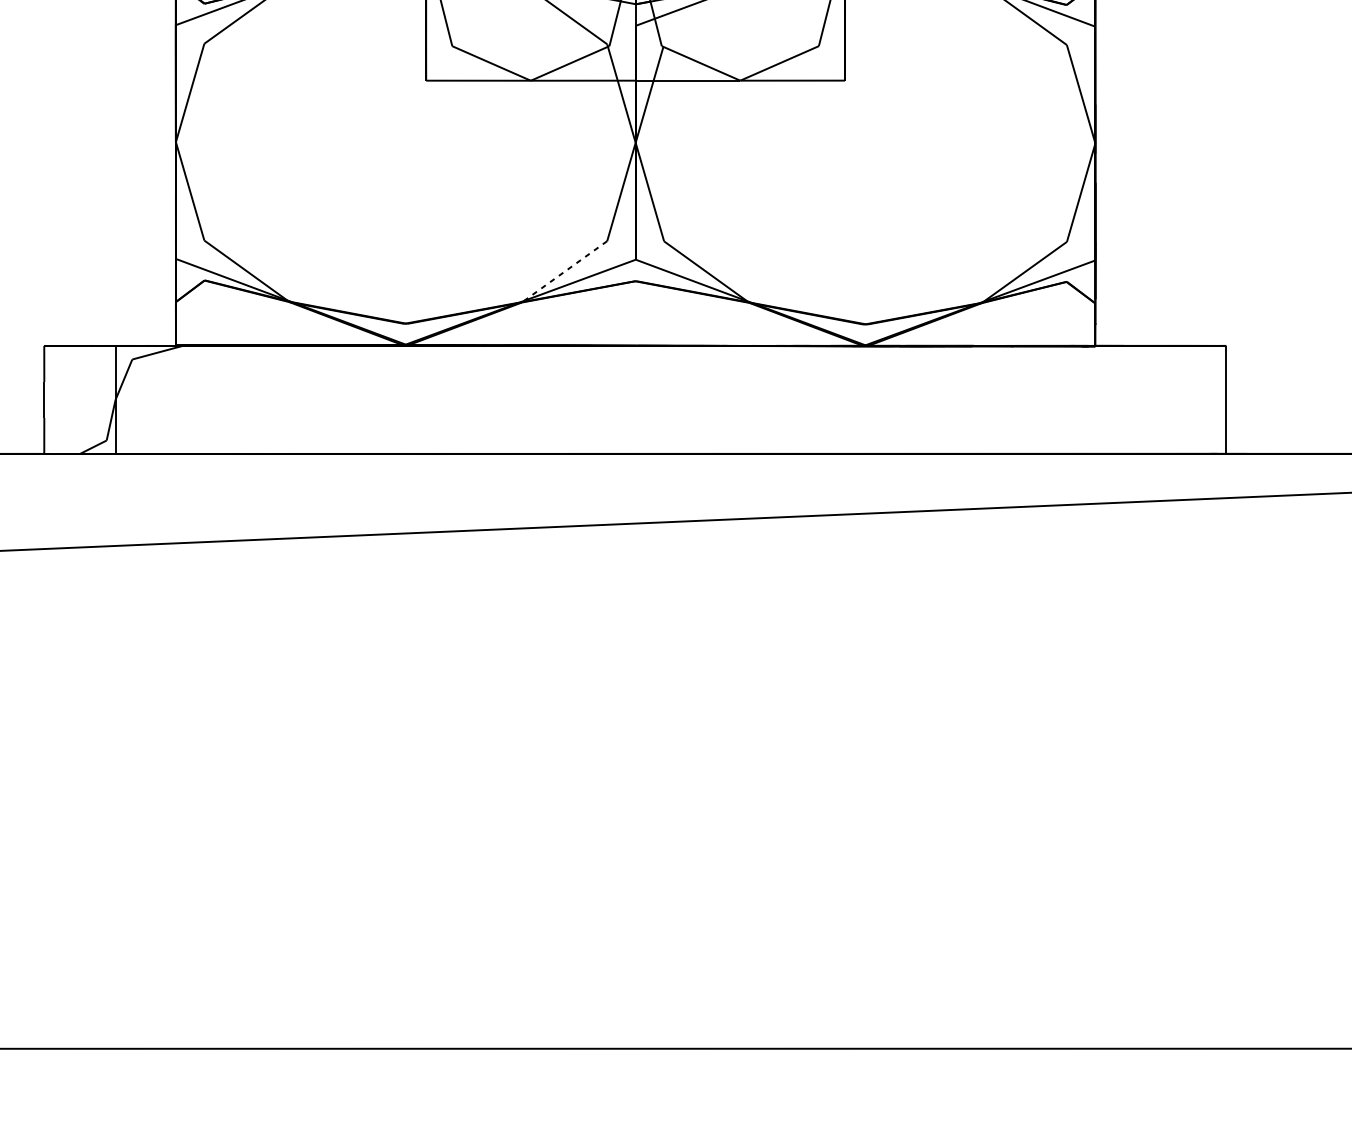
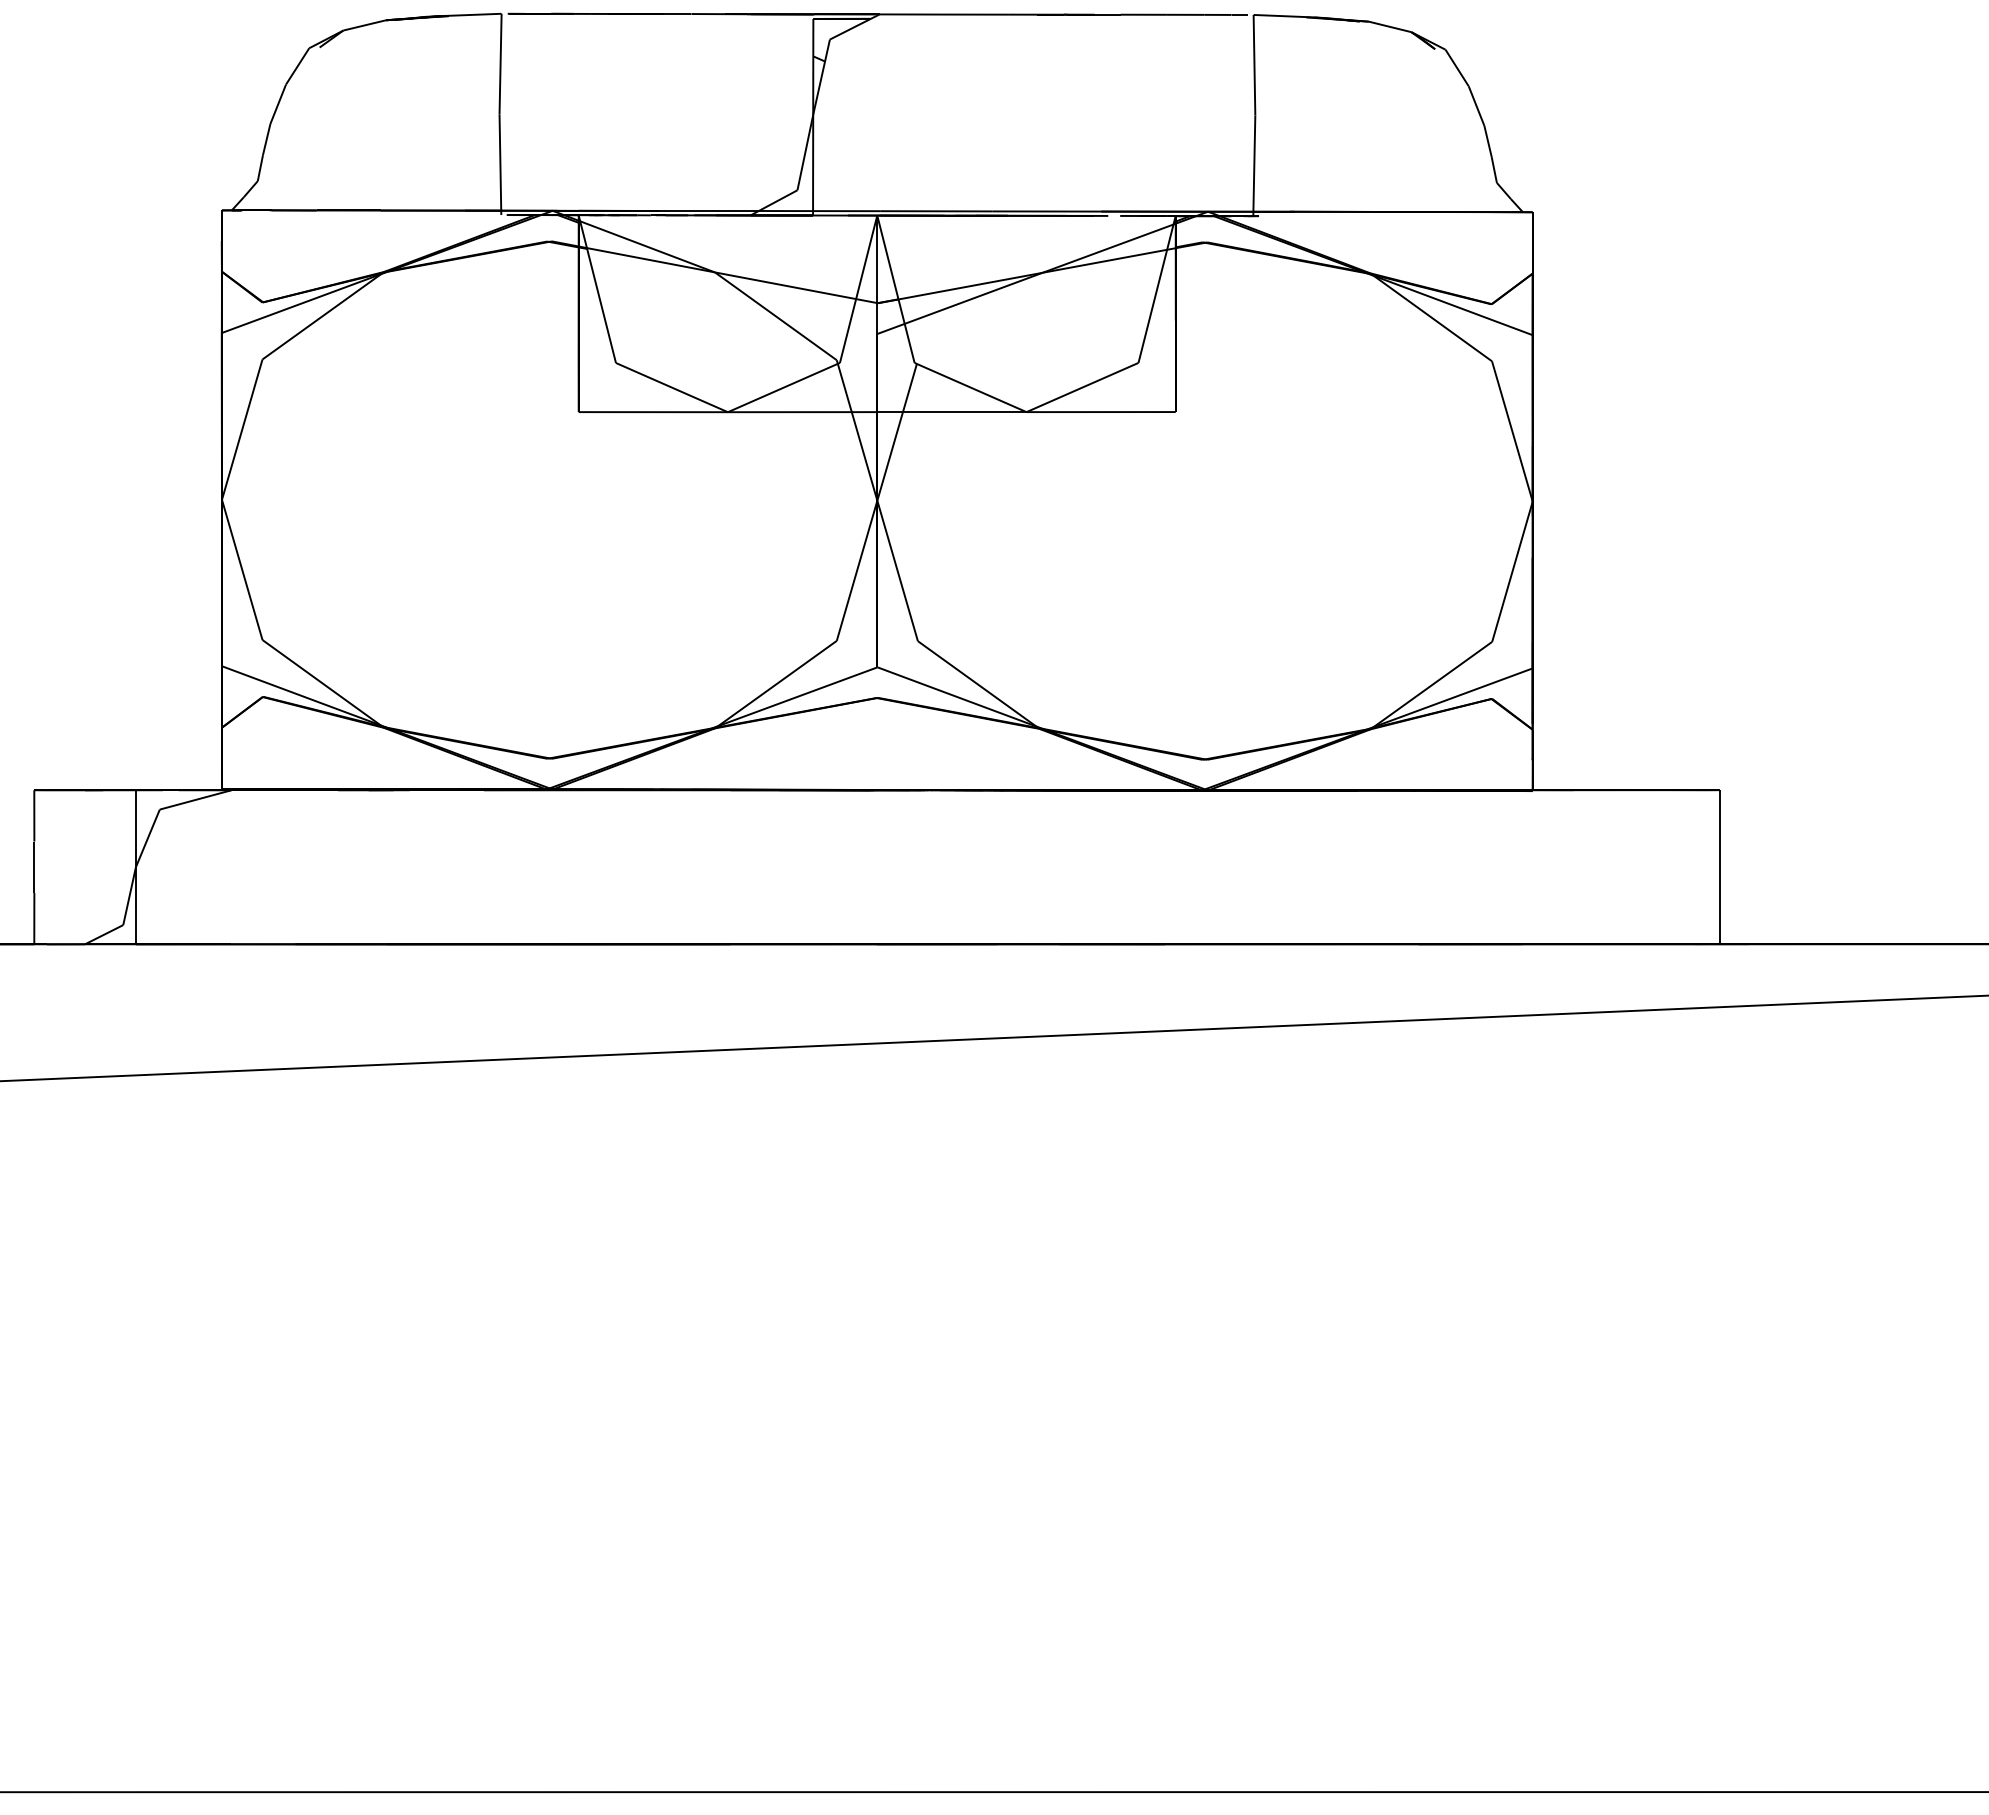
line: (564, 271) -> (775, 684), dashed -> solid

